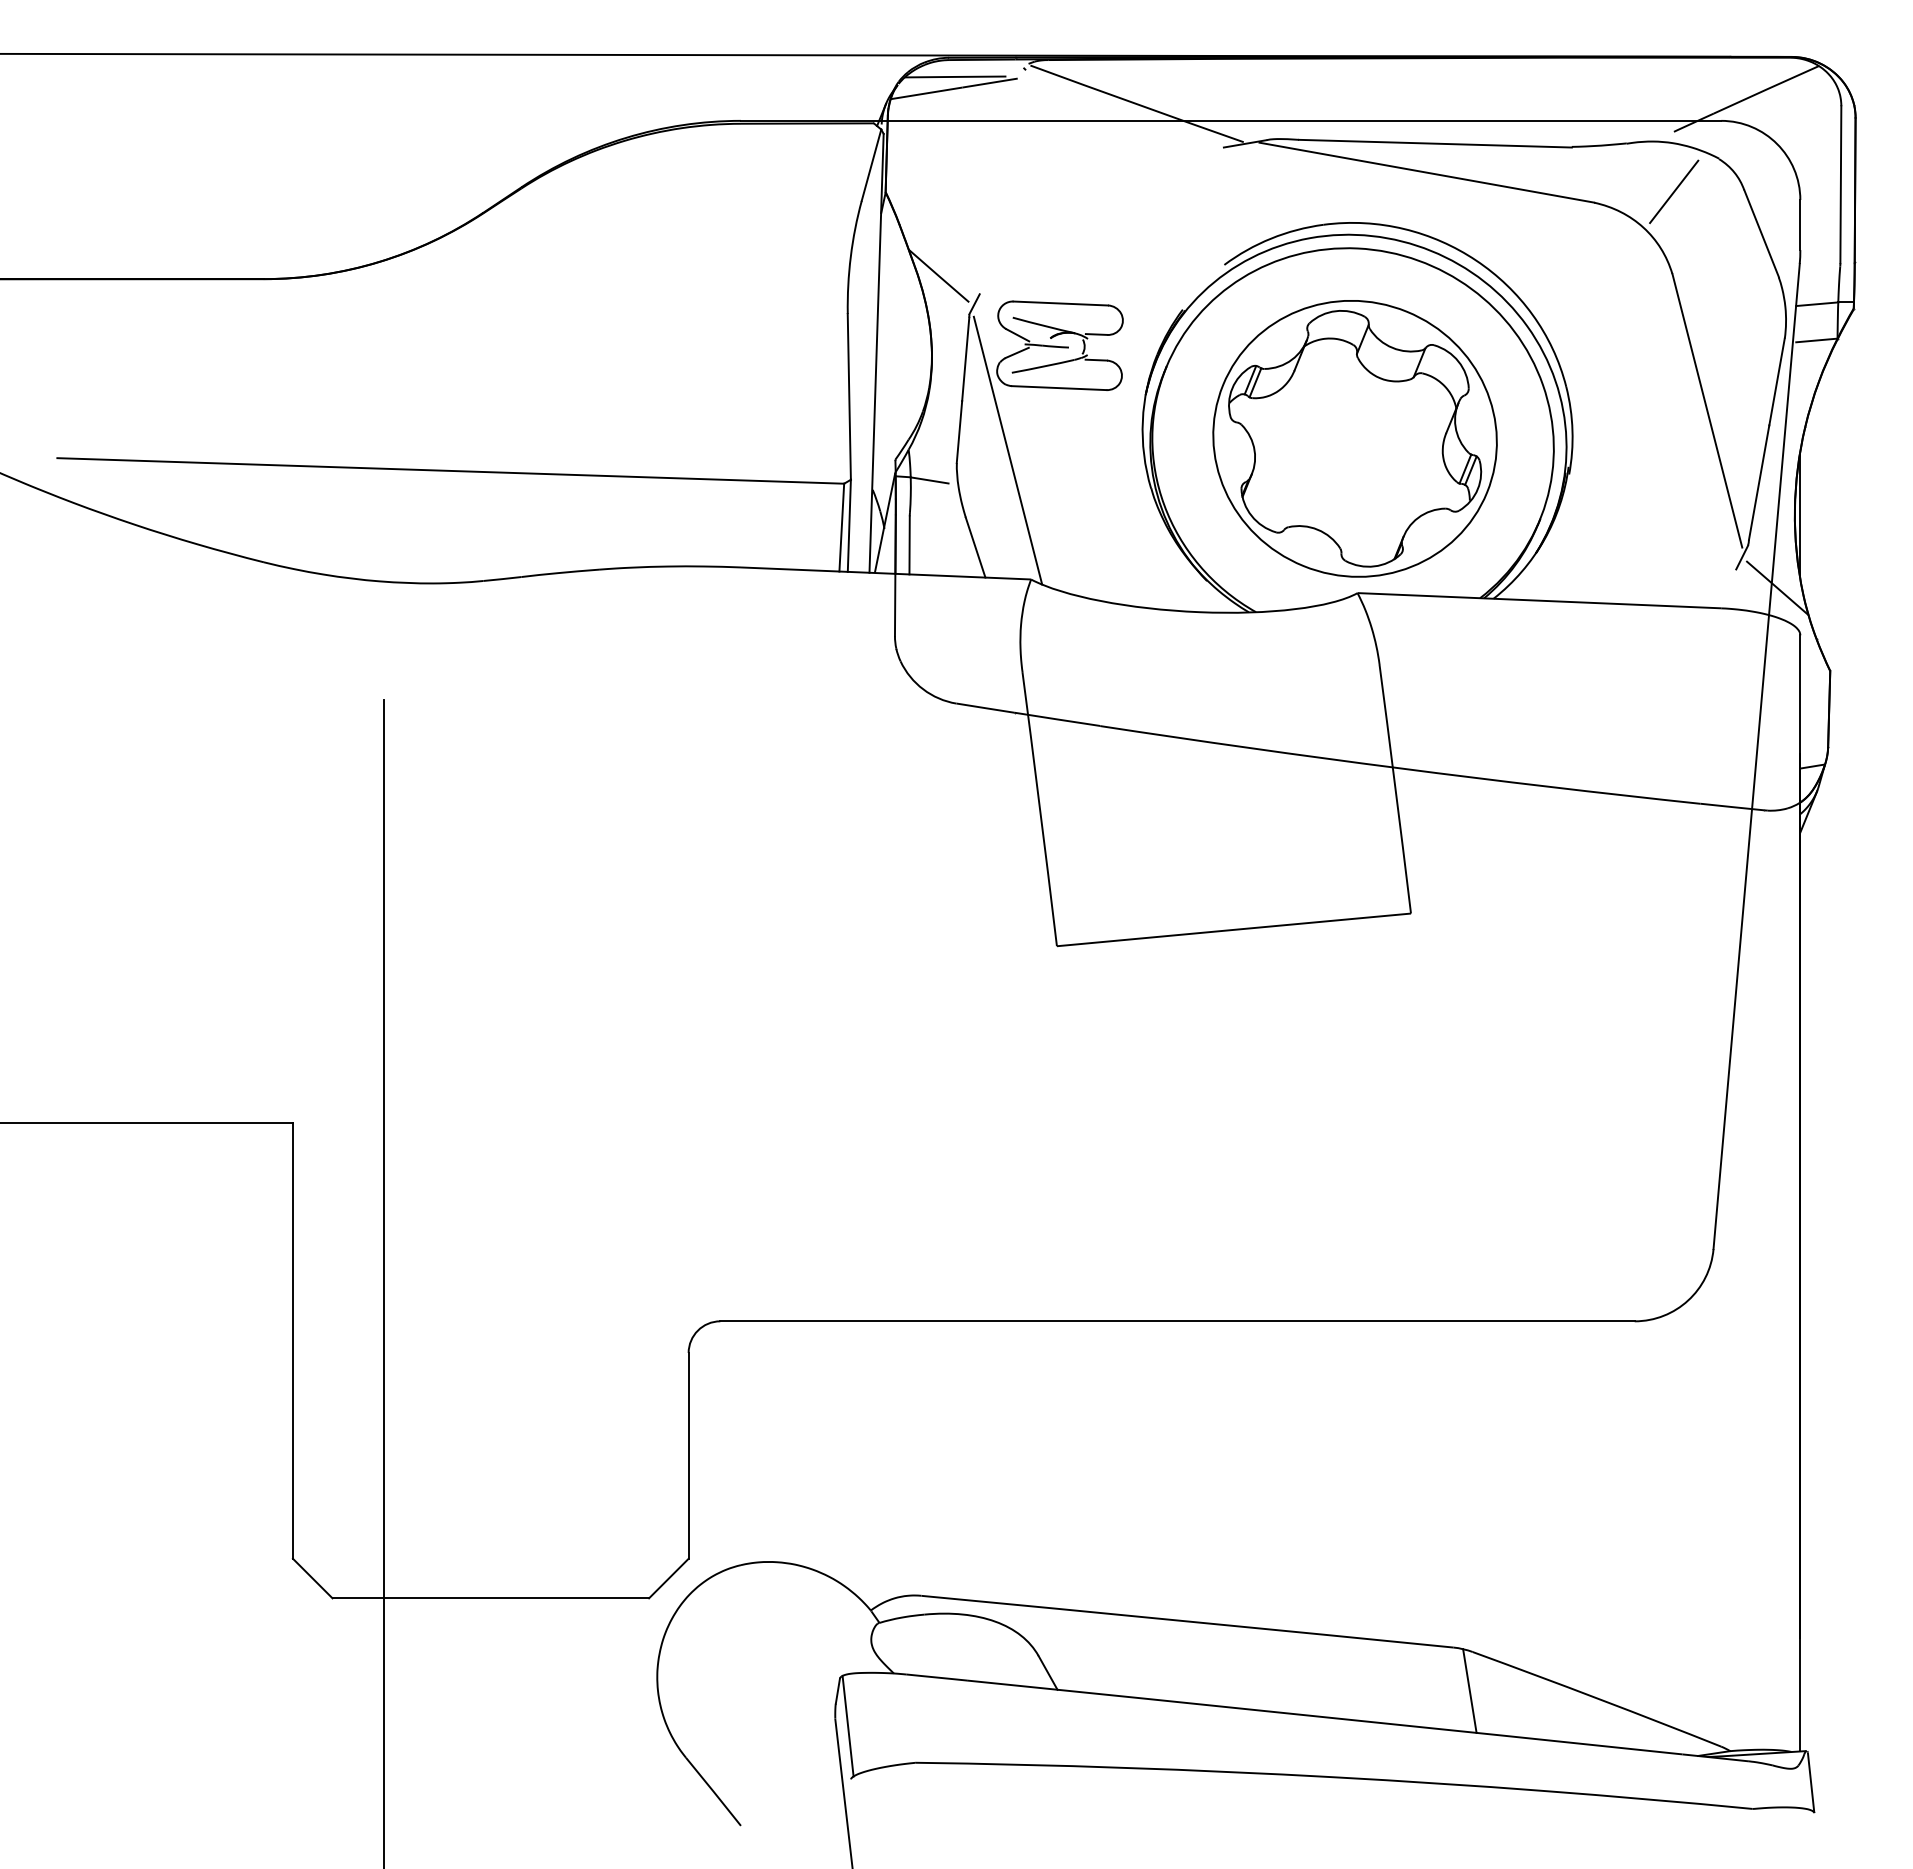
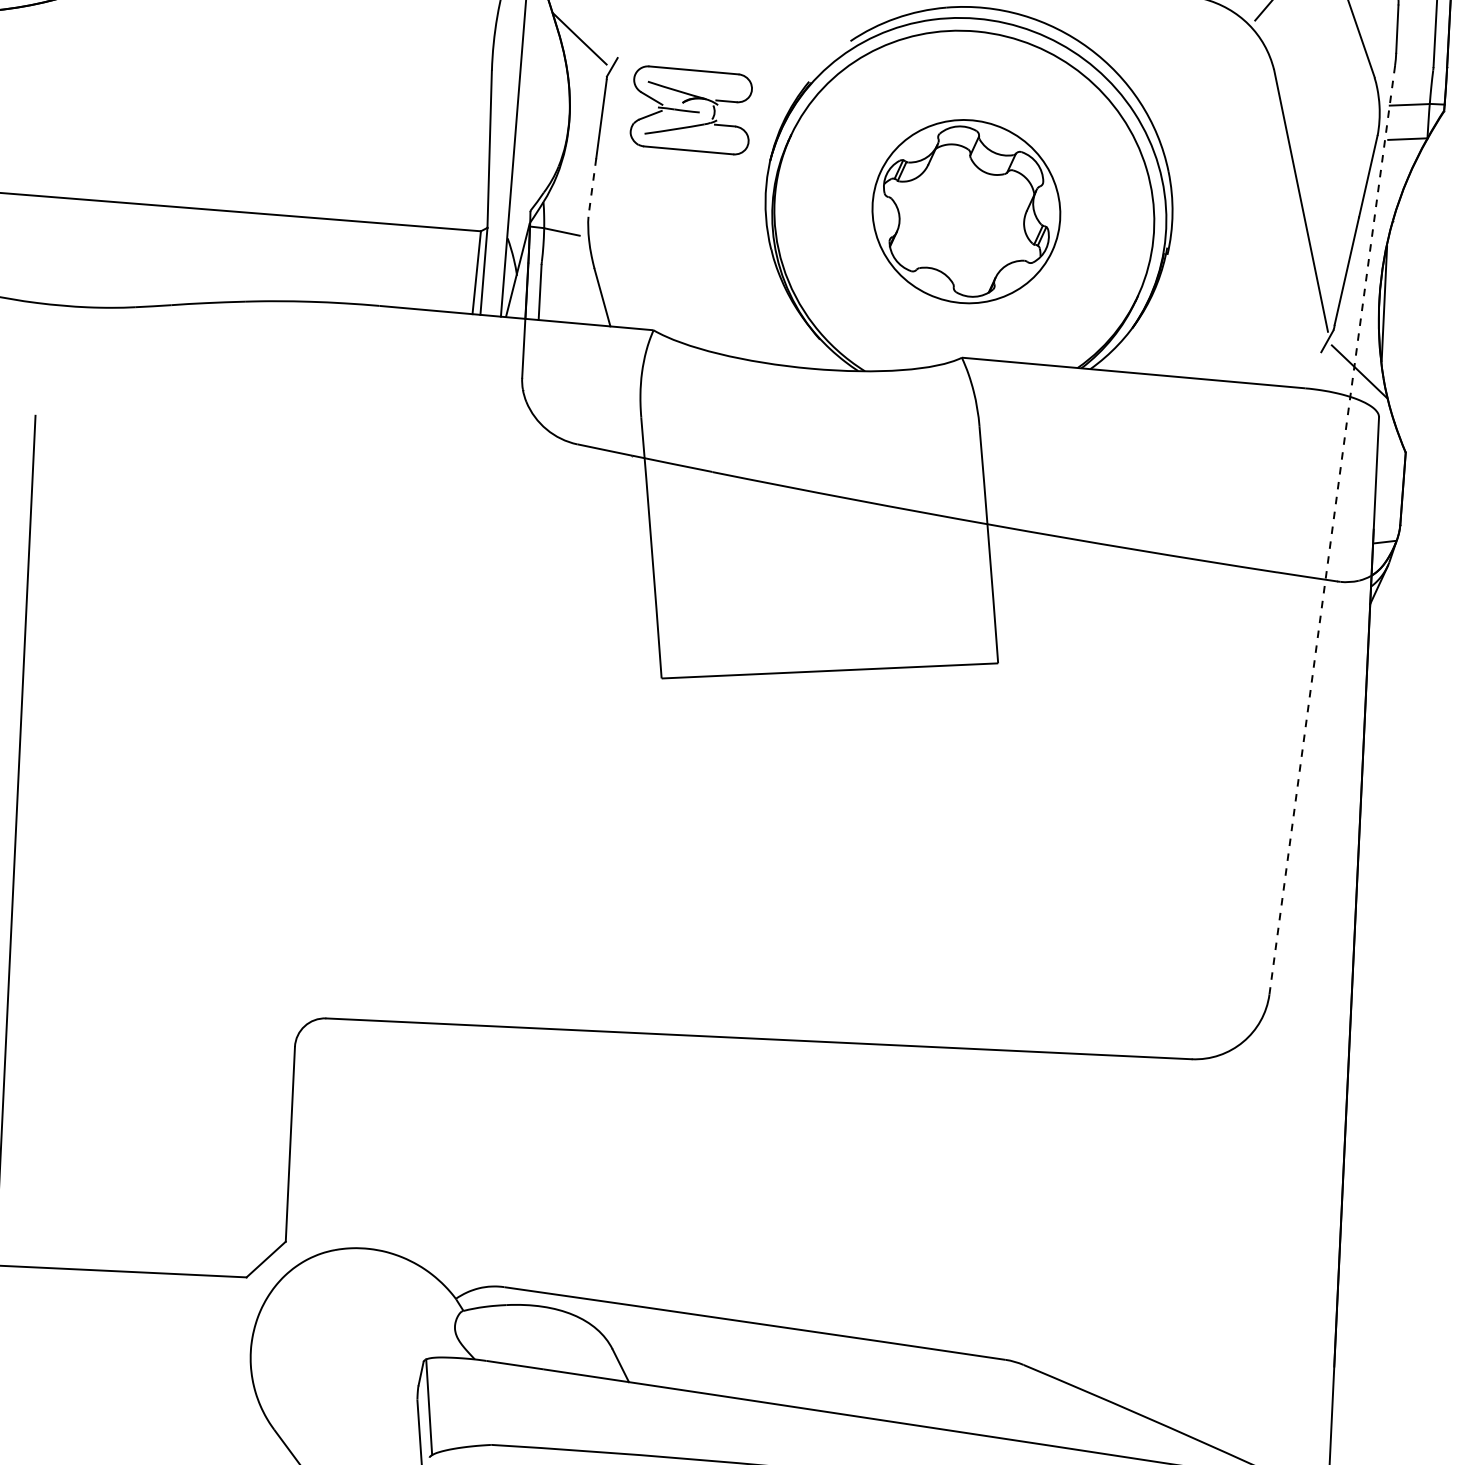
line: (959, 432) -> (592, 187), solid -> dashed
part: (1354, 438) -> (965, 211), size x0.7
line: (1007, 450) -> (636, 207), removed
line: (1756, 756) -> (1332, 530), solid -> dashed
line: (1469, 1690) -> (1018, 1401), removed

